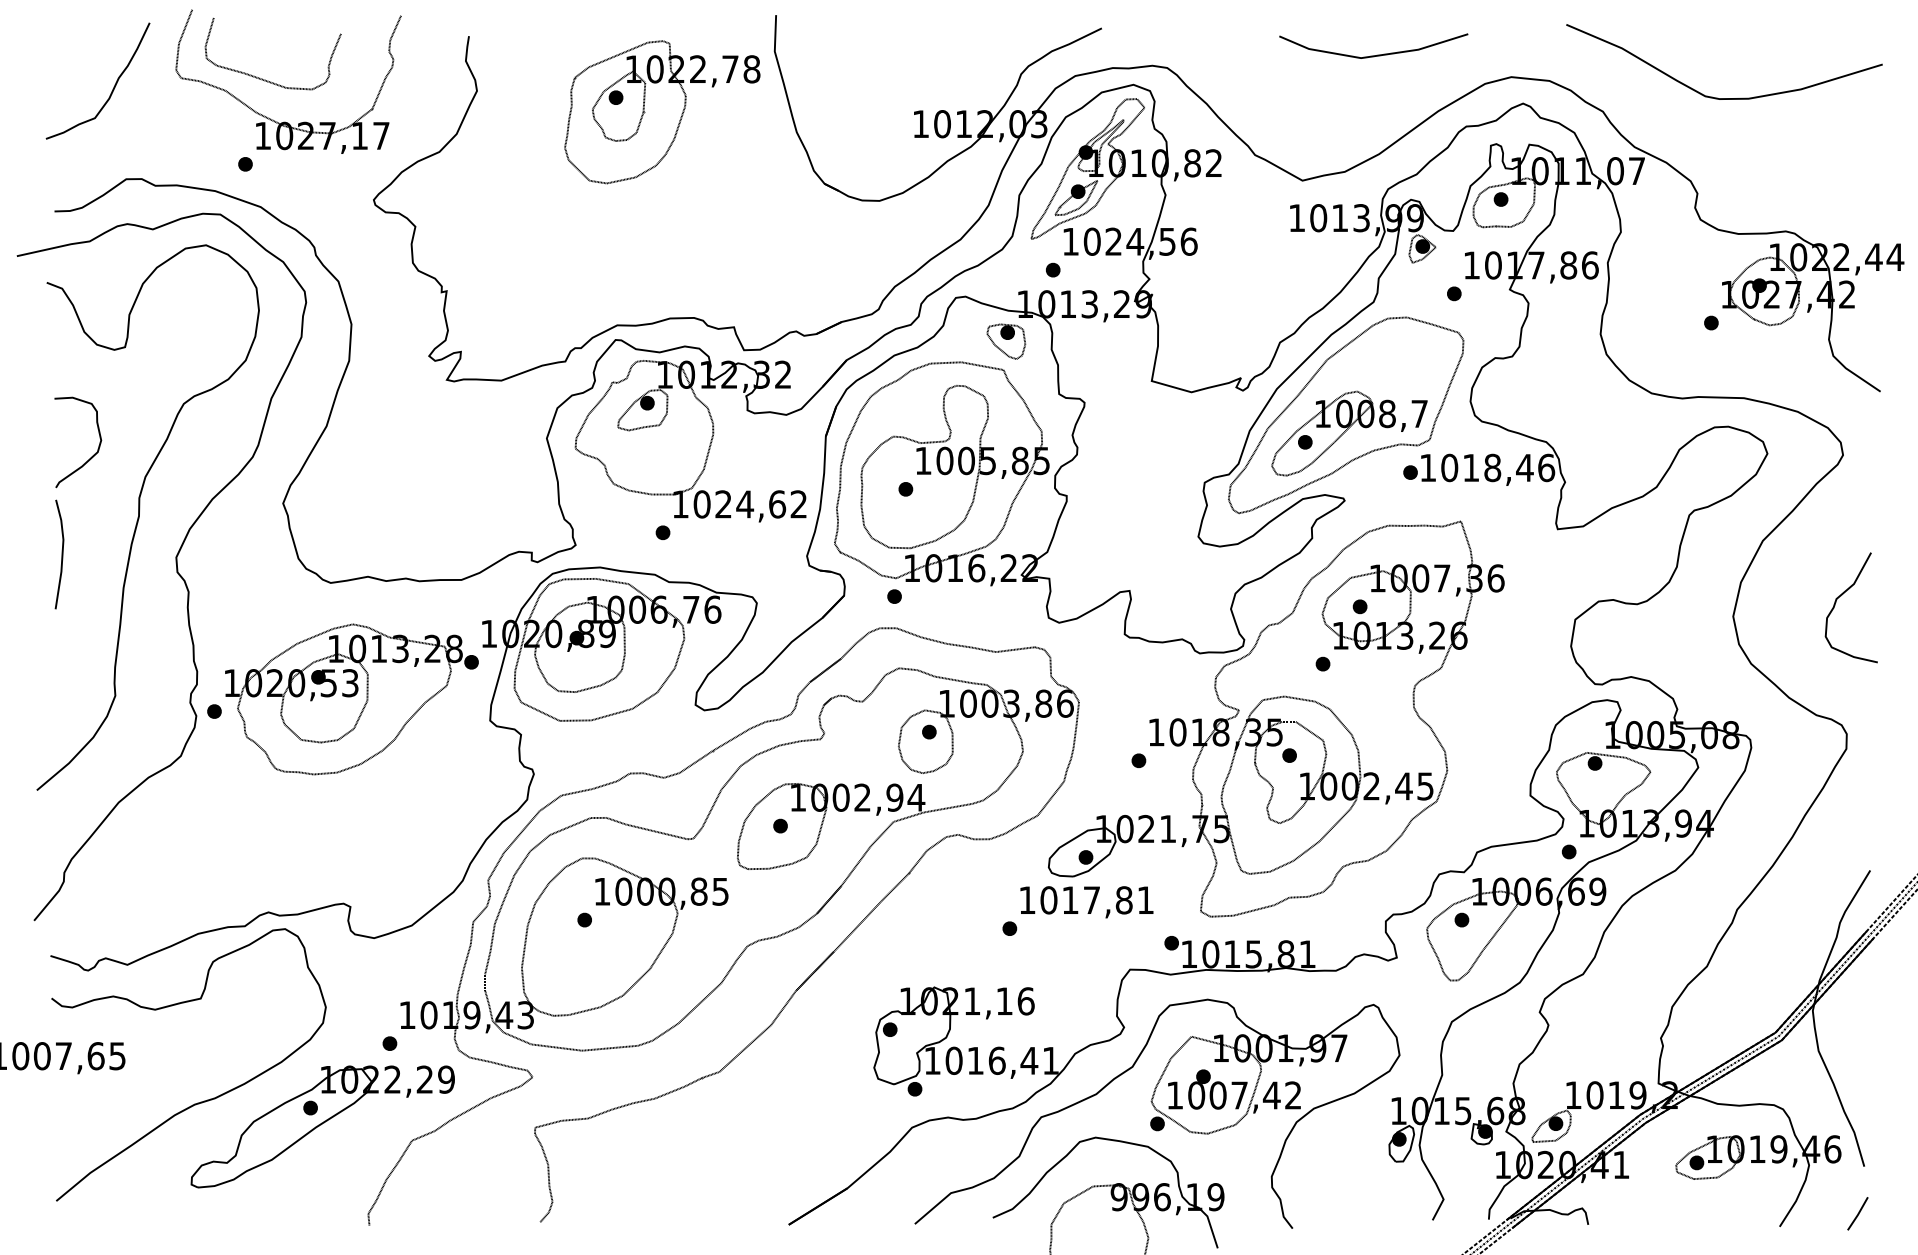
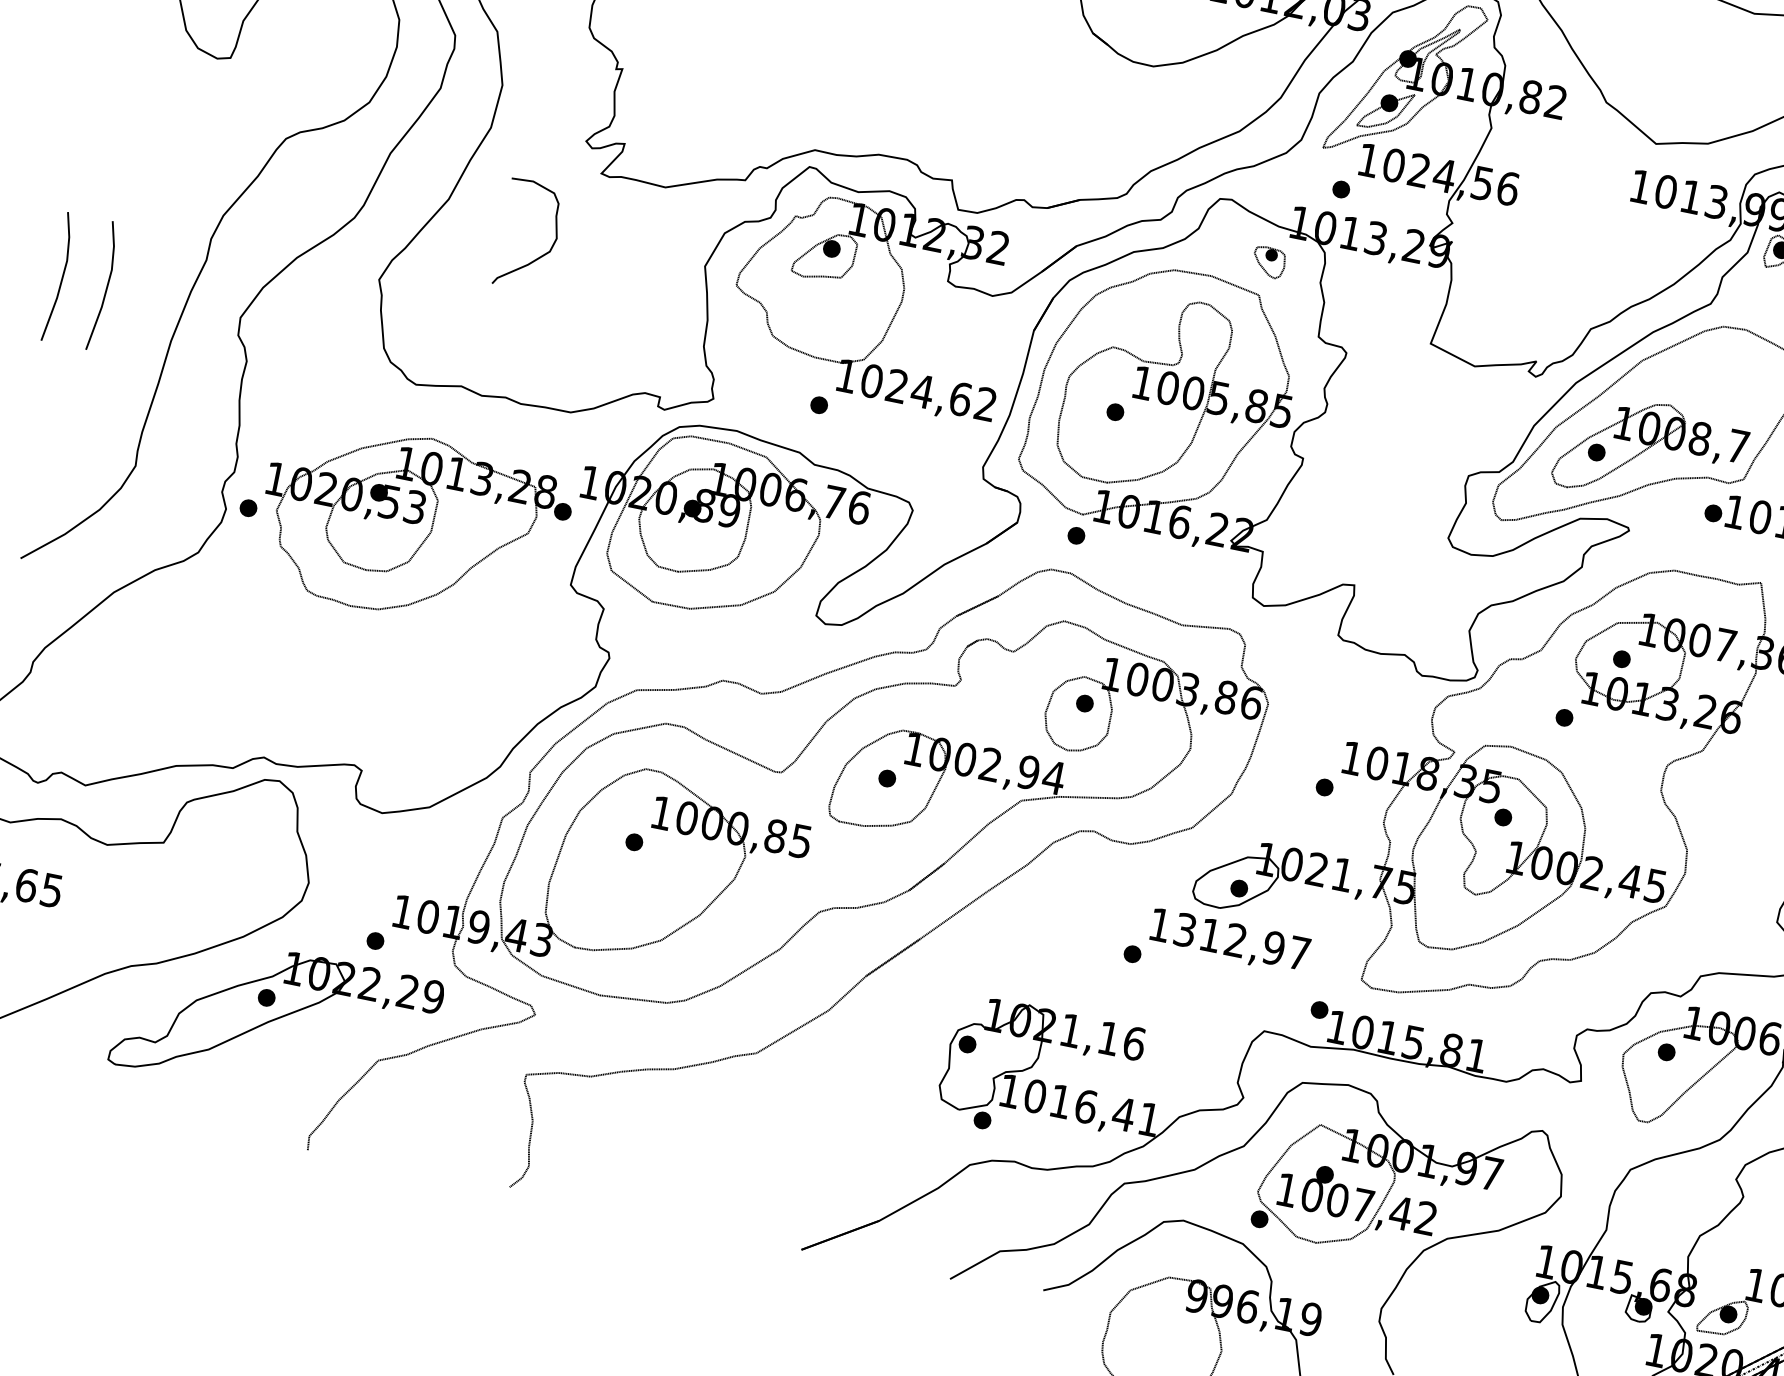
part: (1006, 341) -> (1269, 262), size x0.7
curve: (92, 455) -> (542, 254), moved
line: (23, 554) -> (61, 277), added
text: (1096, 900) -> (1241, 941), 1017,81 -> 1312,97

